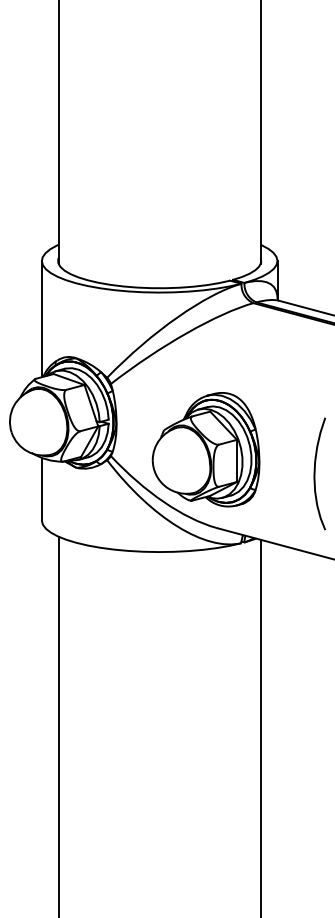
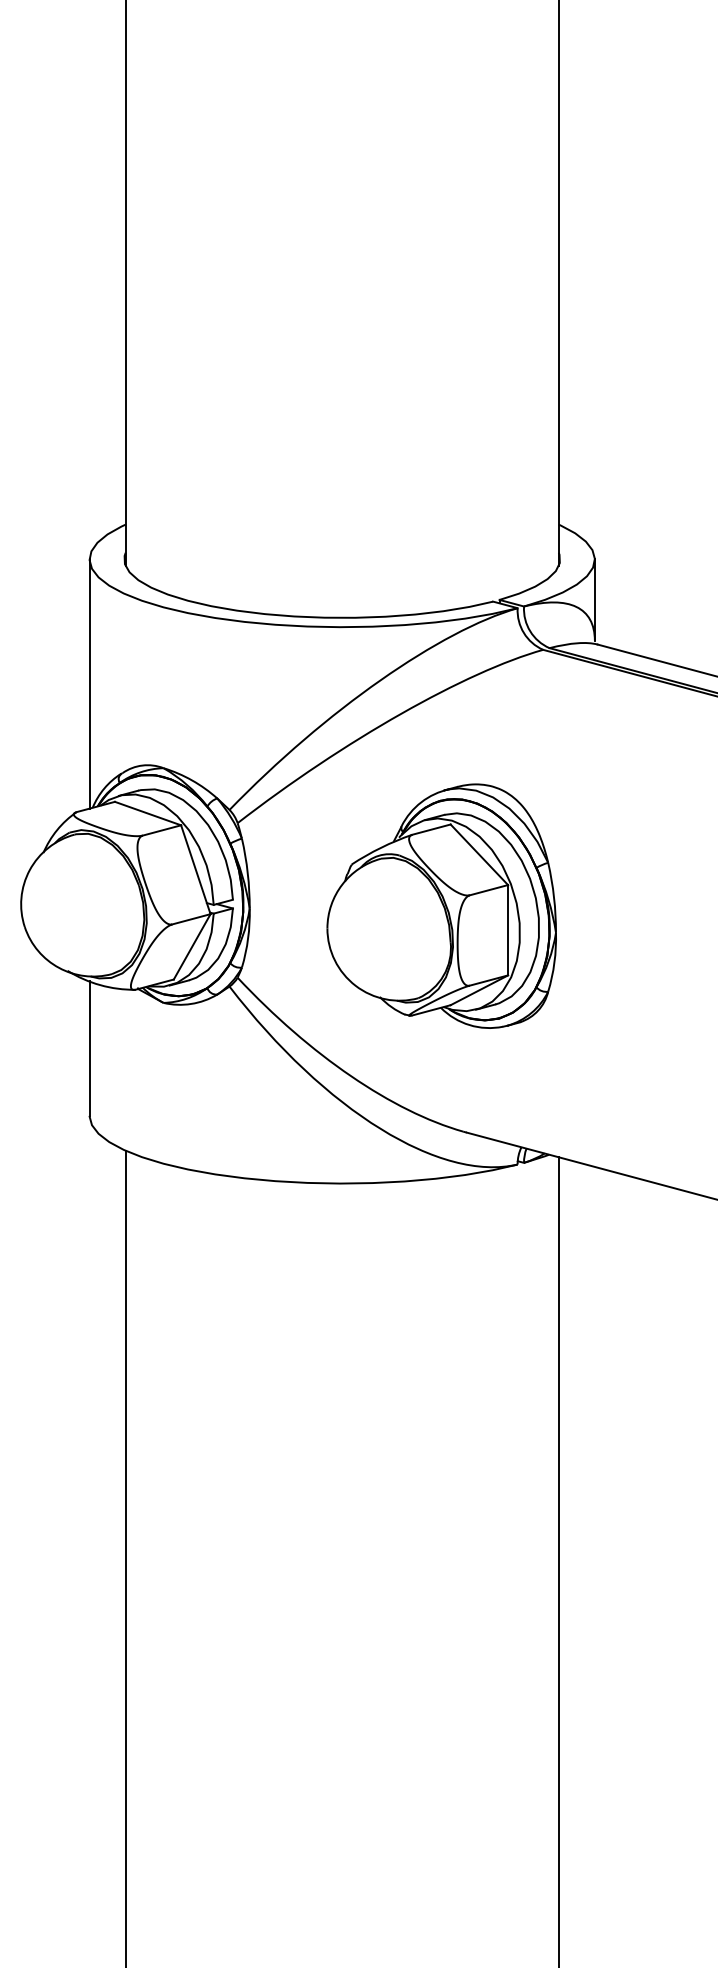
part: (205, 449) -> (440, 905), moved
curve: (315, 473) -> (676, 1015), removed

